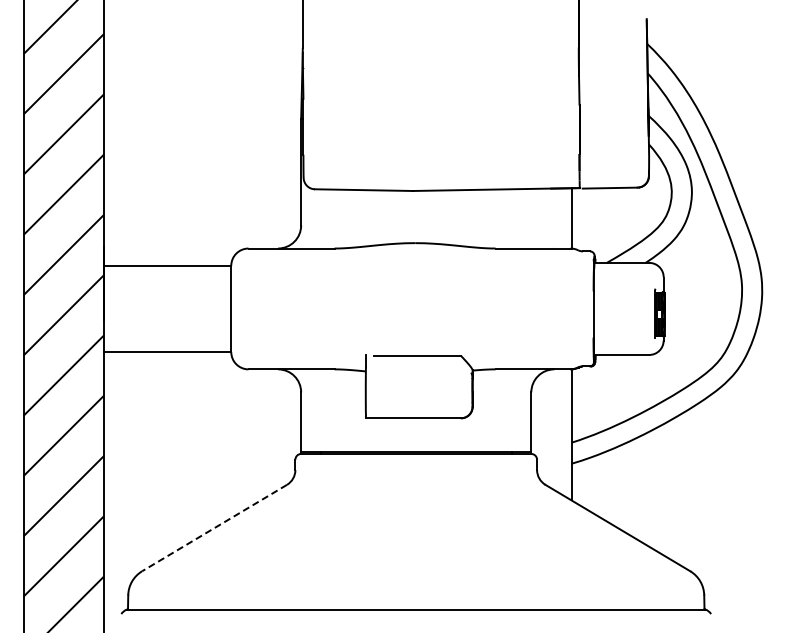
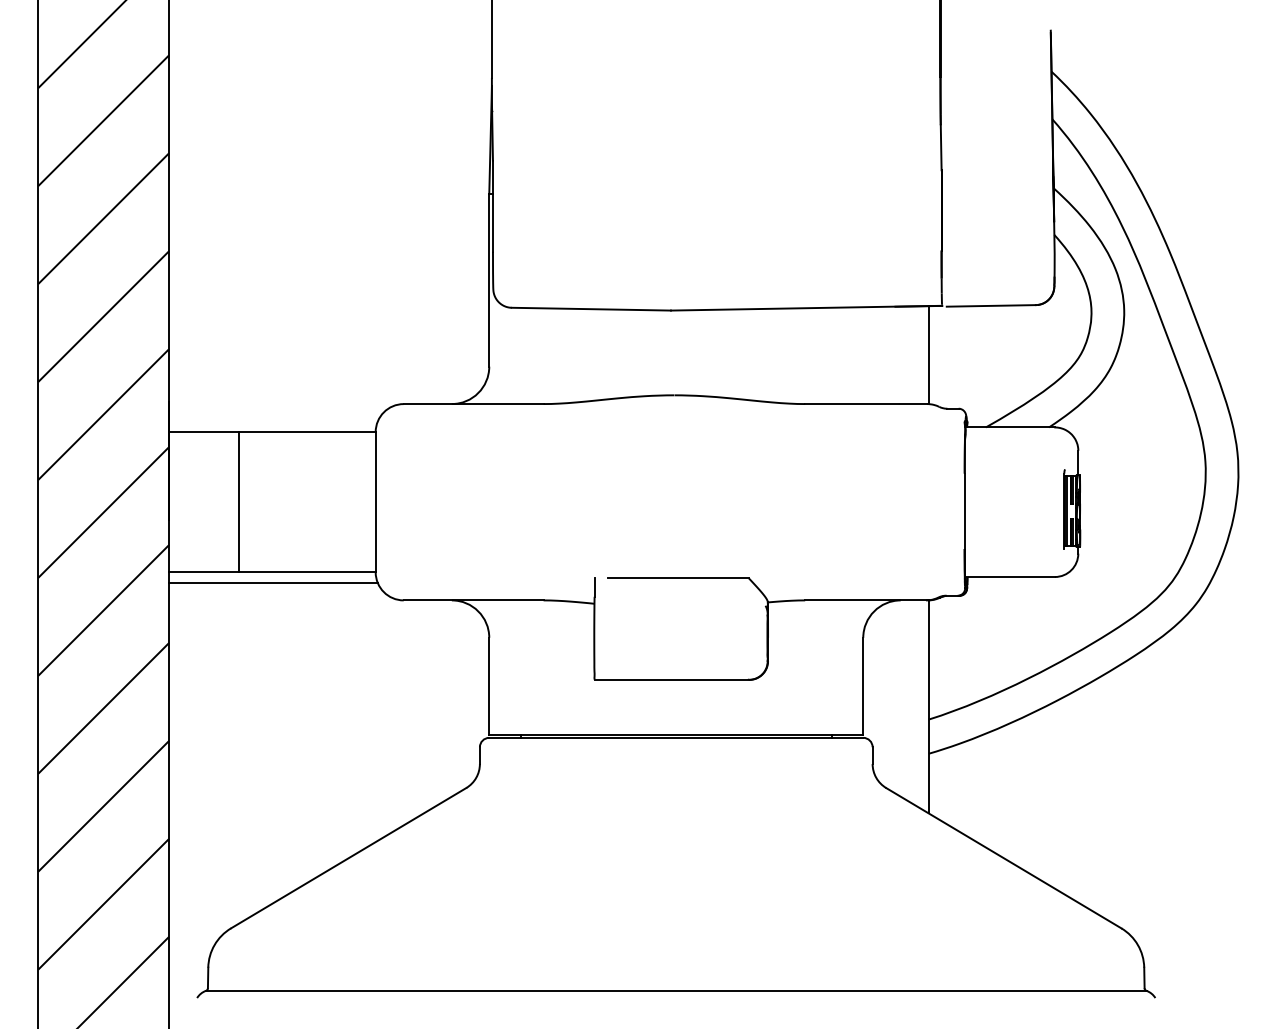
line: (147, 308) -> (239, 501), added
line: (168, 358) -> (273, 582), added
line: (214, 528) -> (348, 858), dashed -> solid

